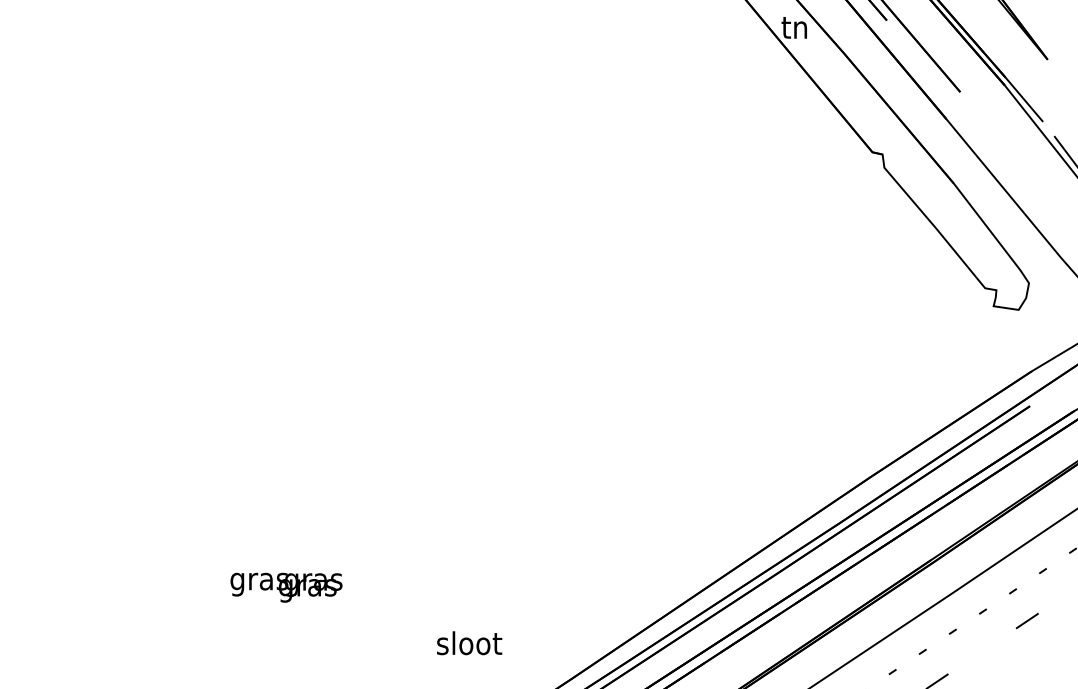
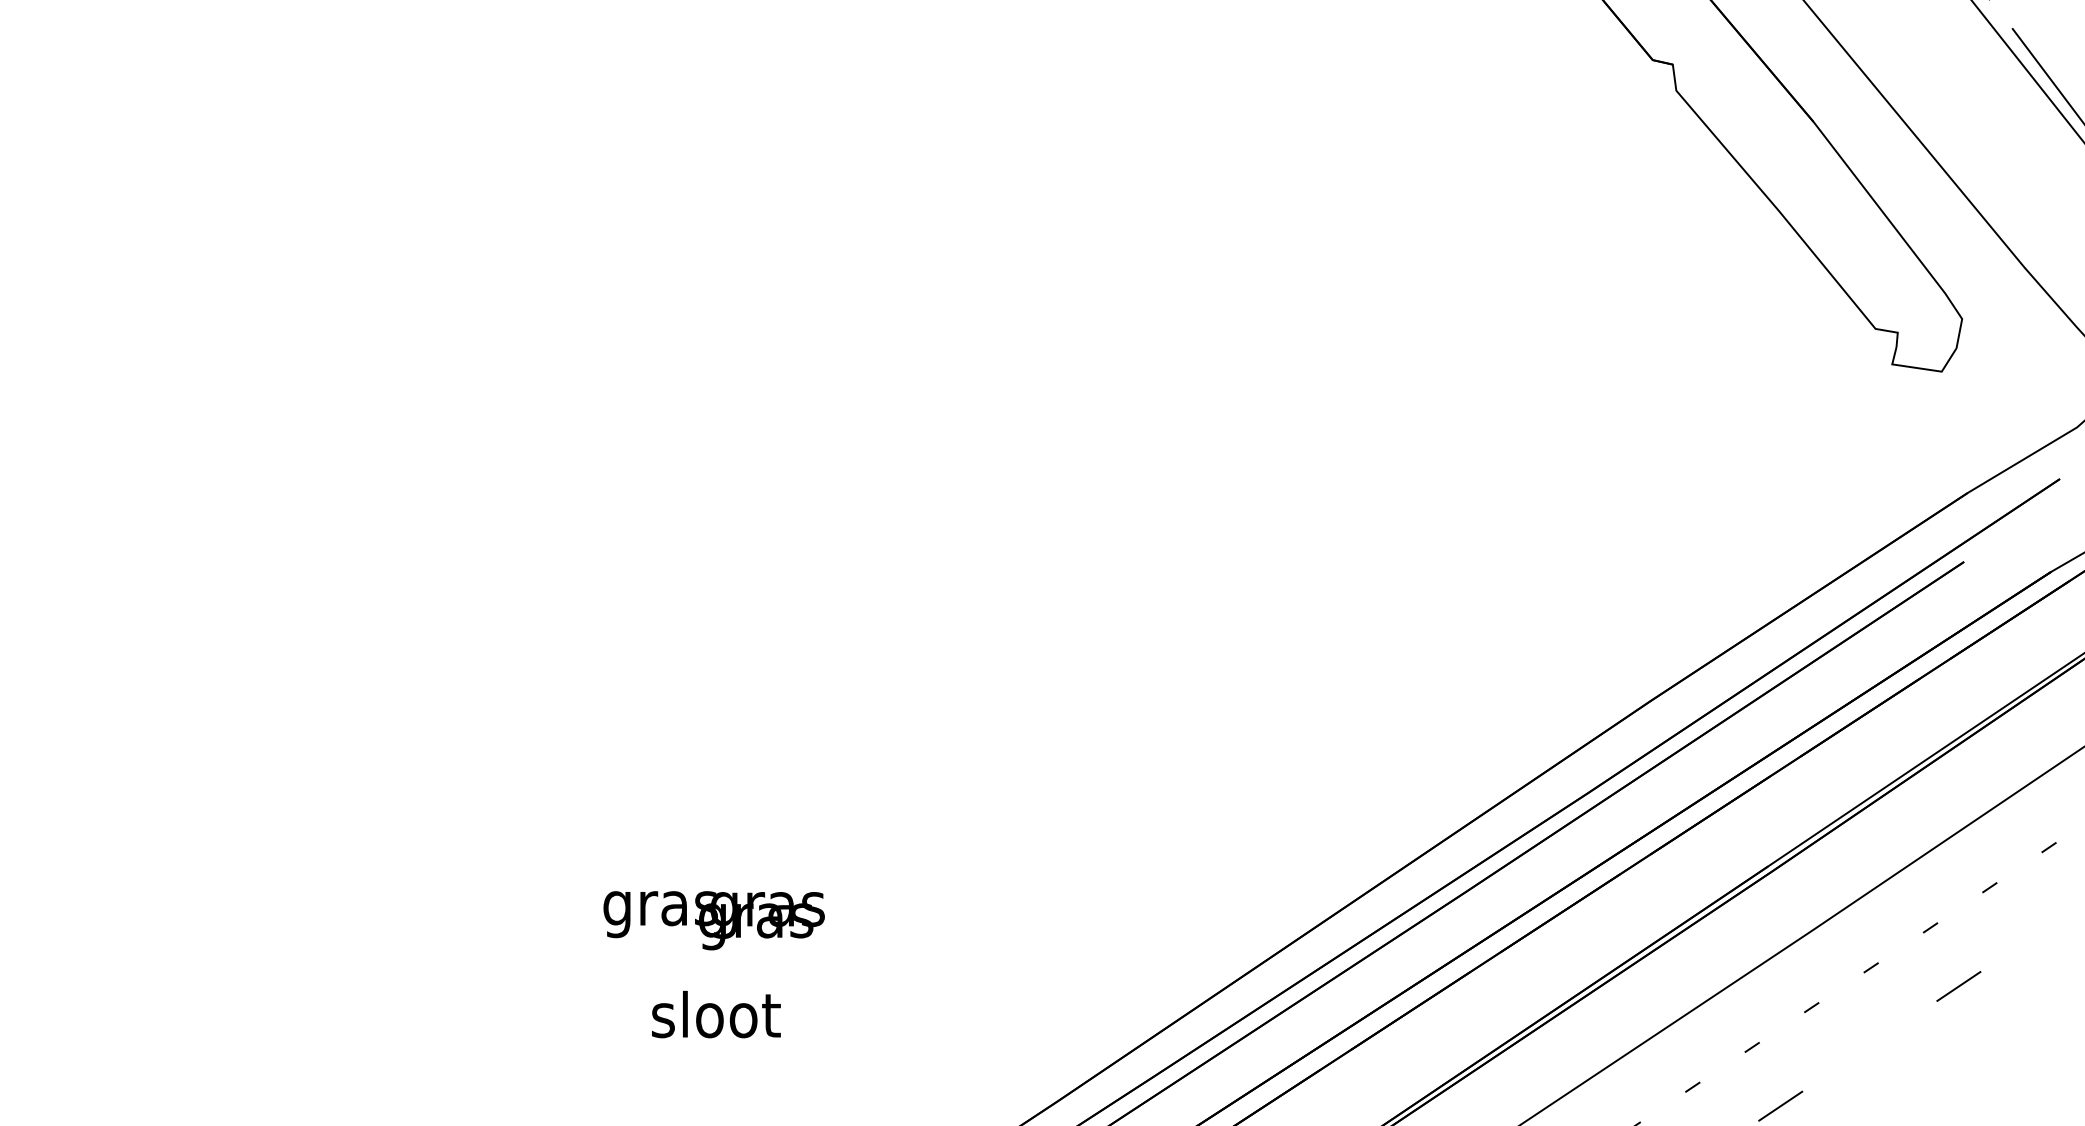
text: (286, 587) -> (714, 920), moved
text: (469, 643) -> (716, 1015), moved

